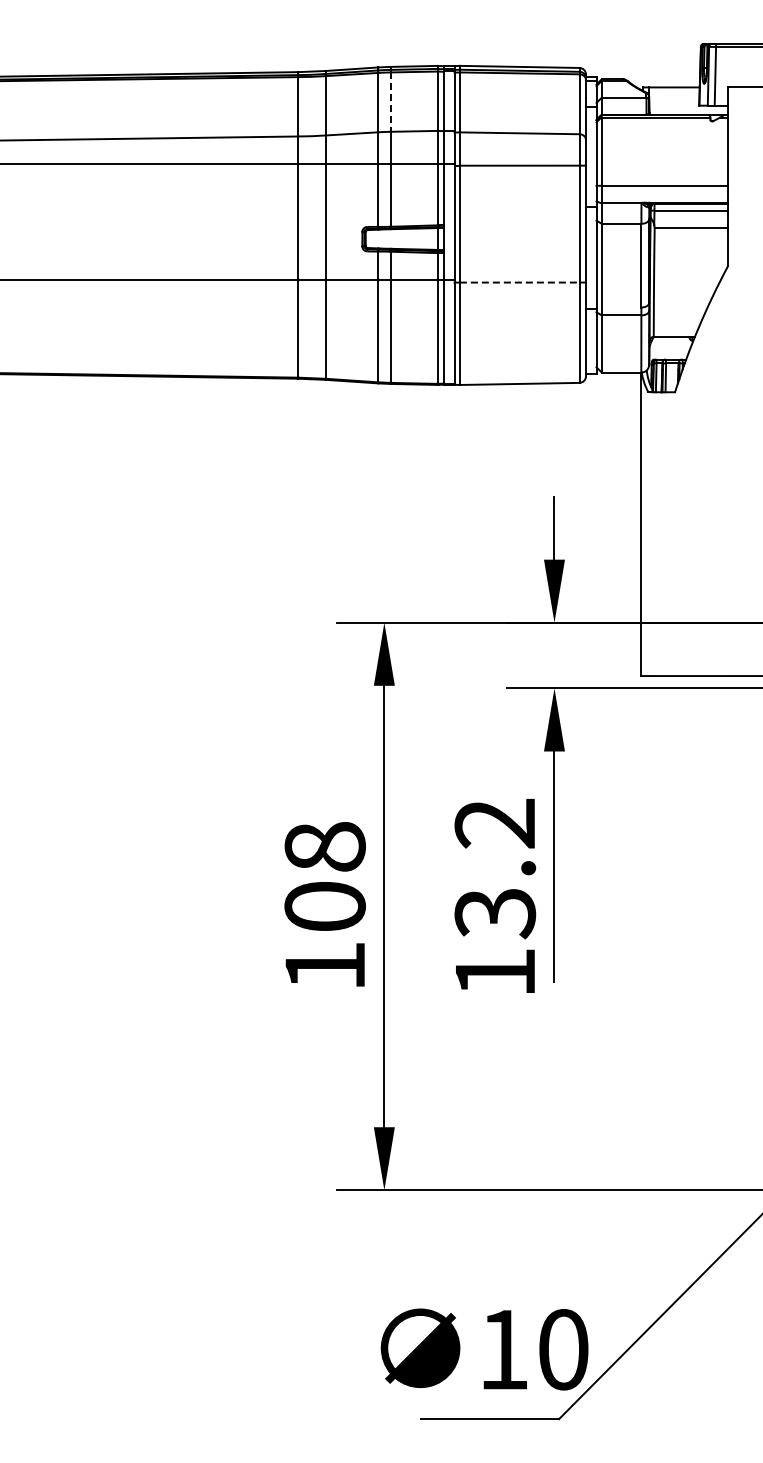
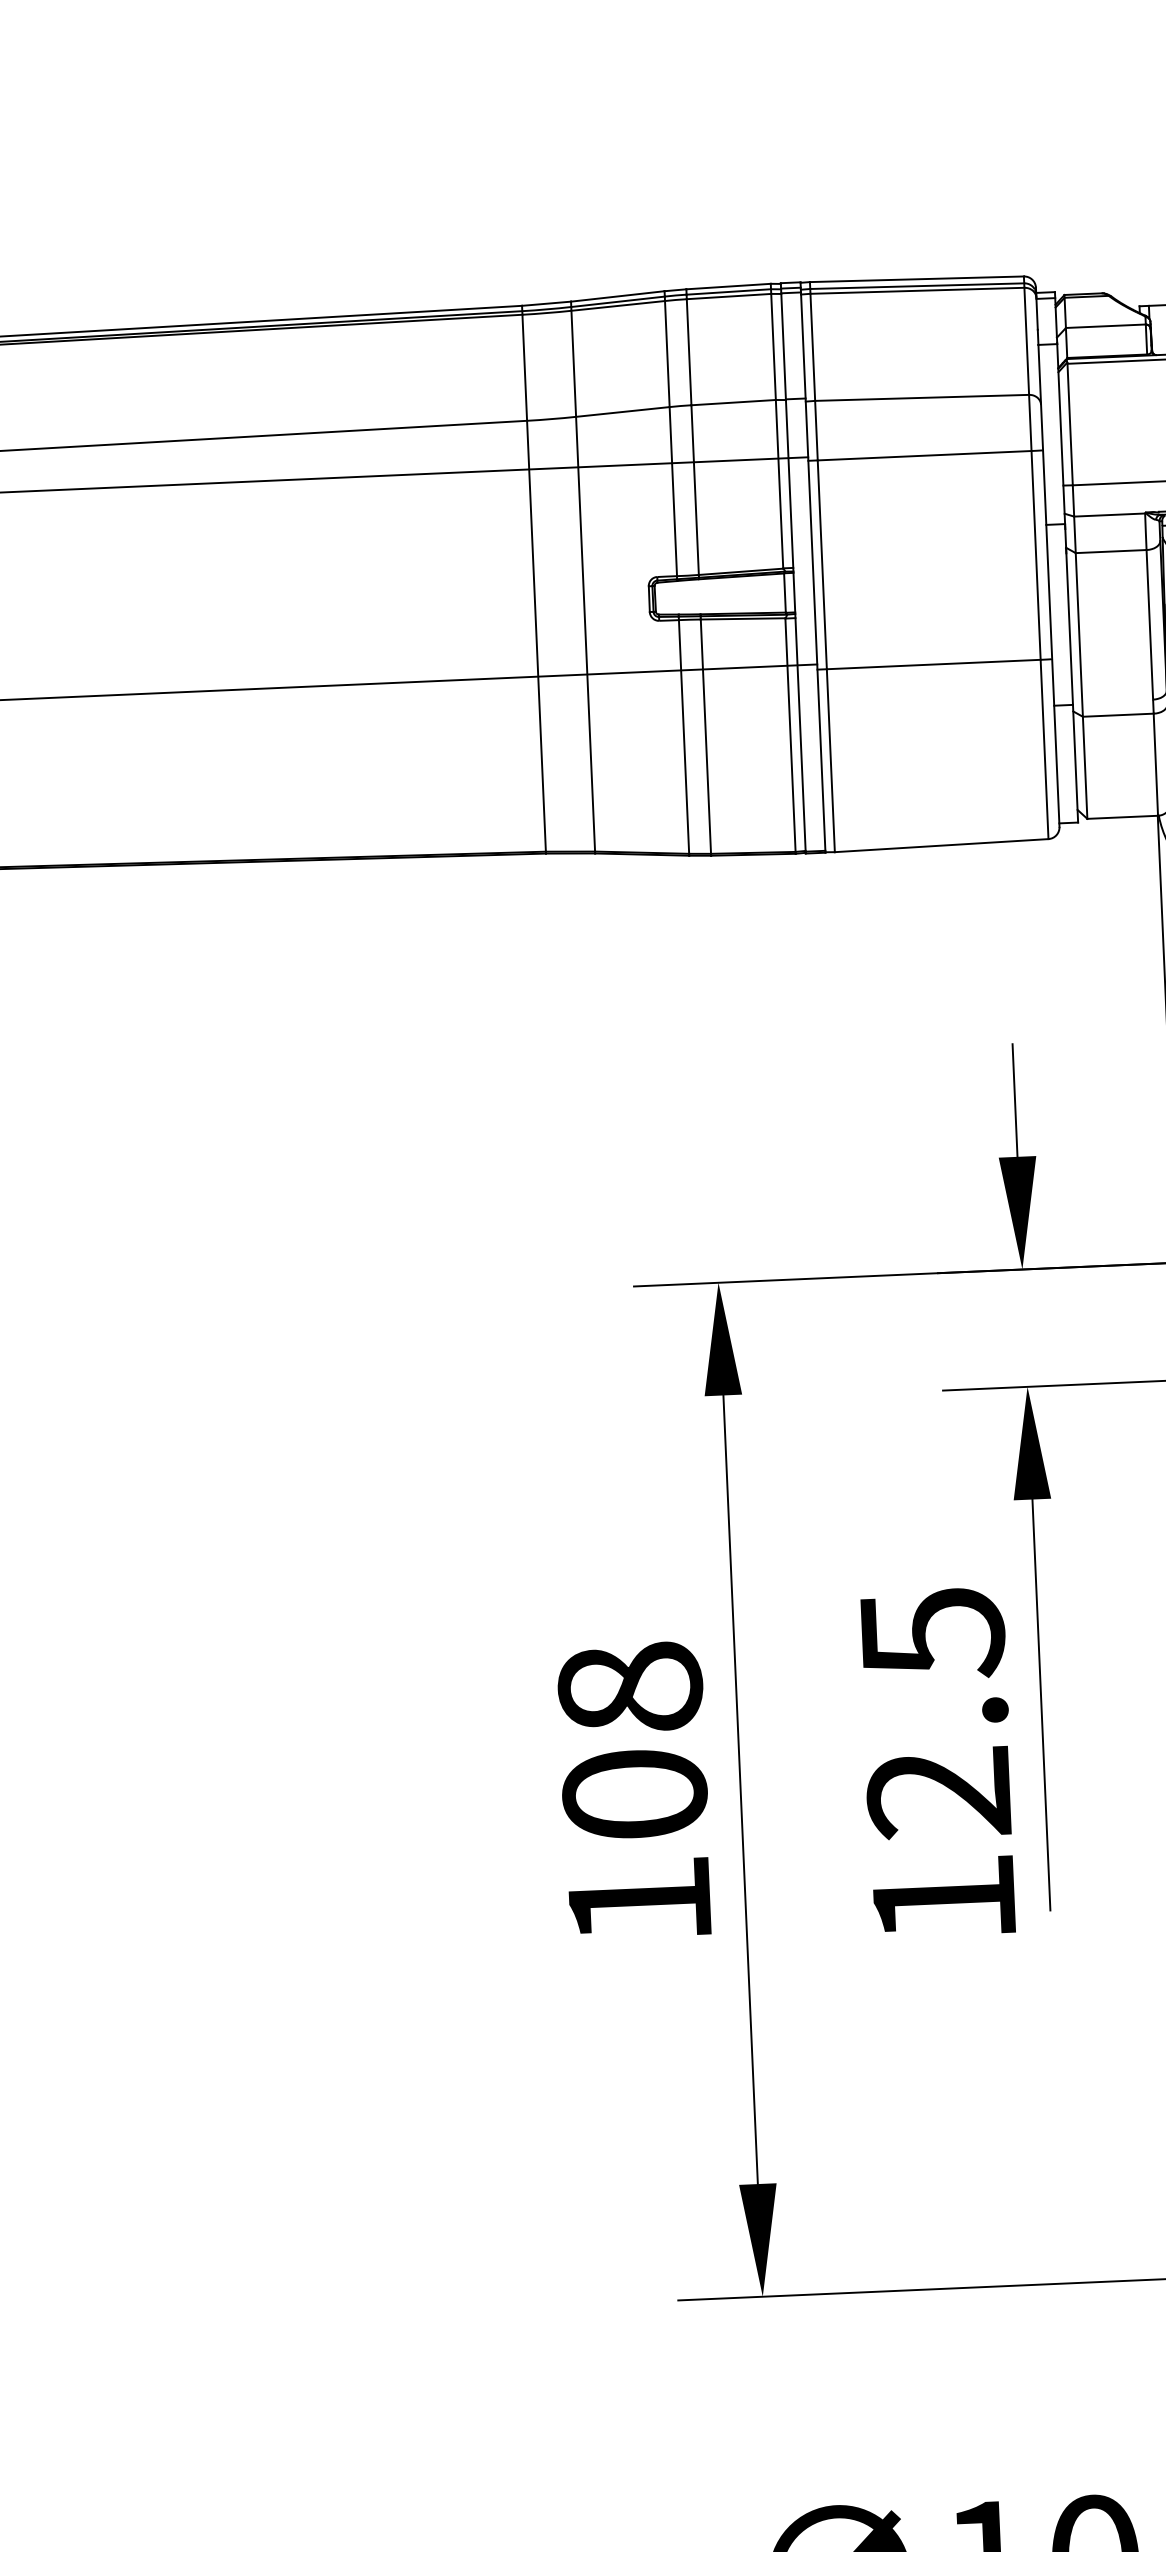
line: (390, 102) -> (688, 352), dashed -> solid
line: (519, 282) -> (933, 664), dashed -> solid
text: (495, 869) -> (936, 1714), 13.2 -> 12.5

